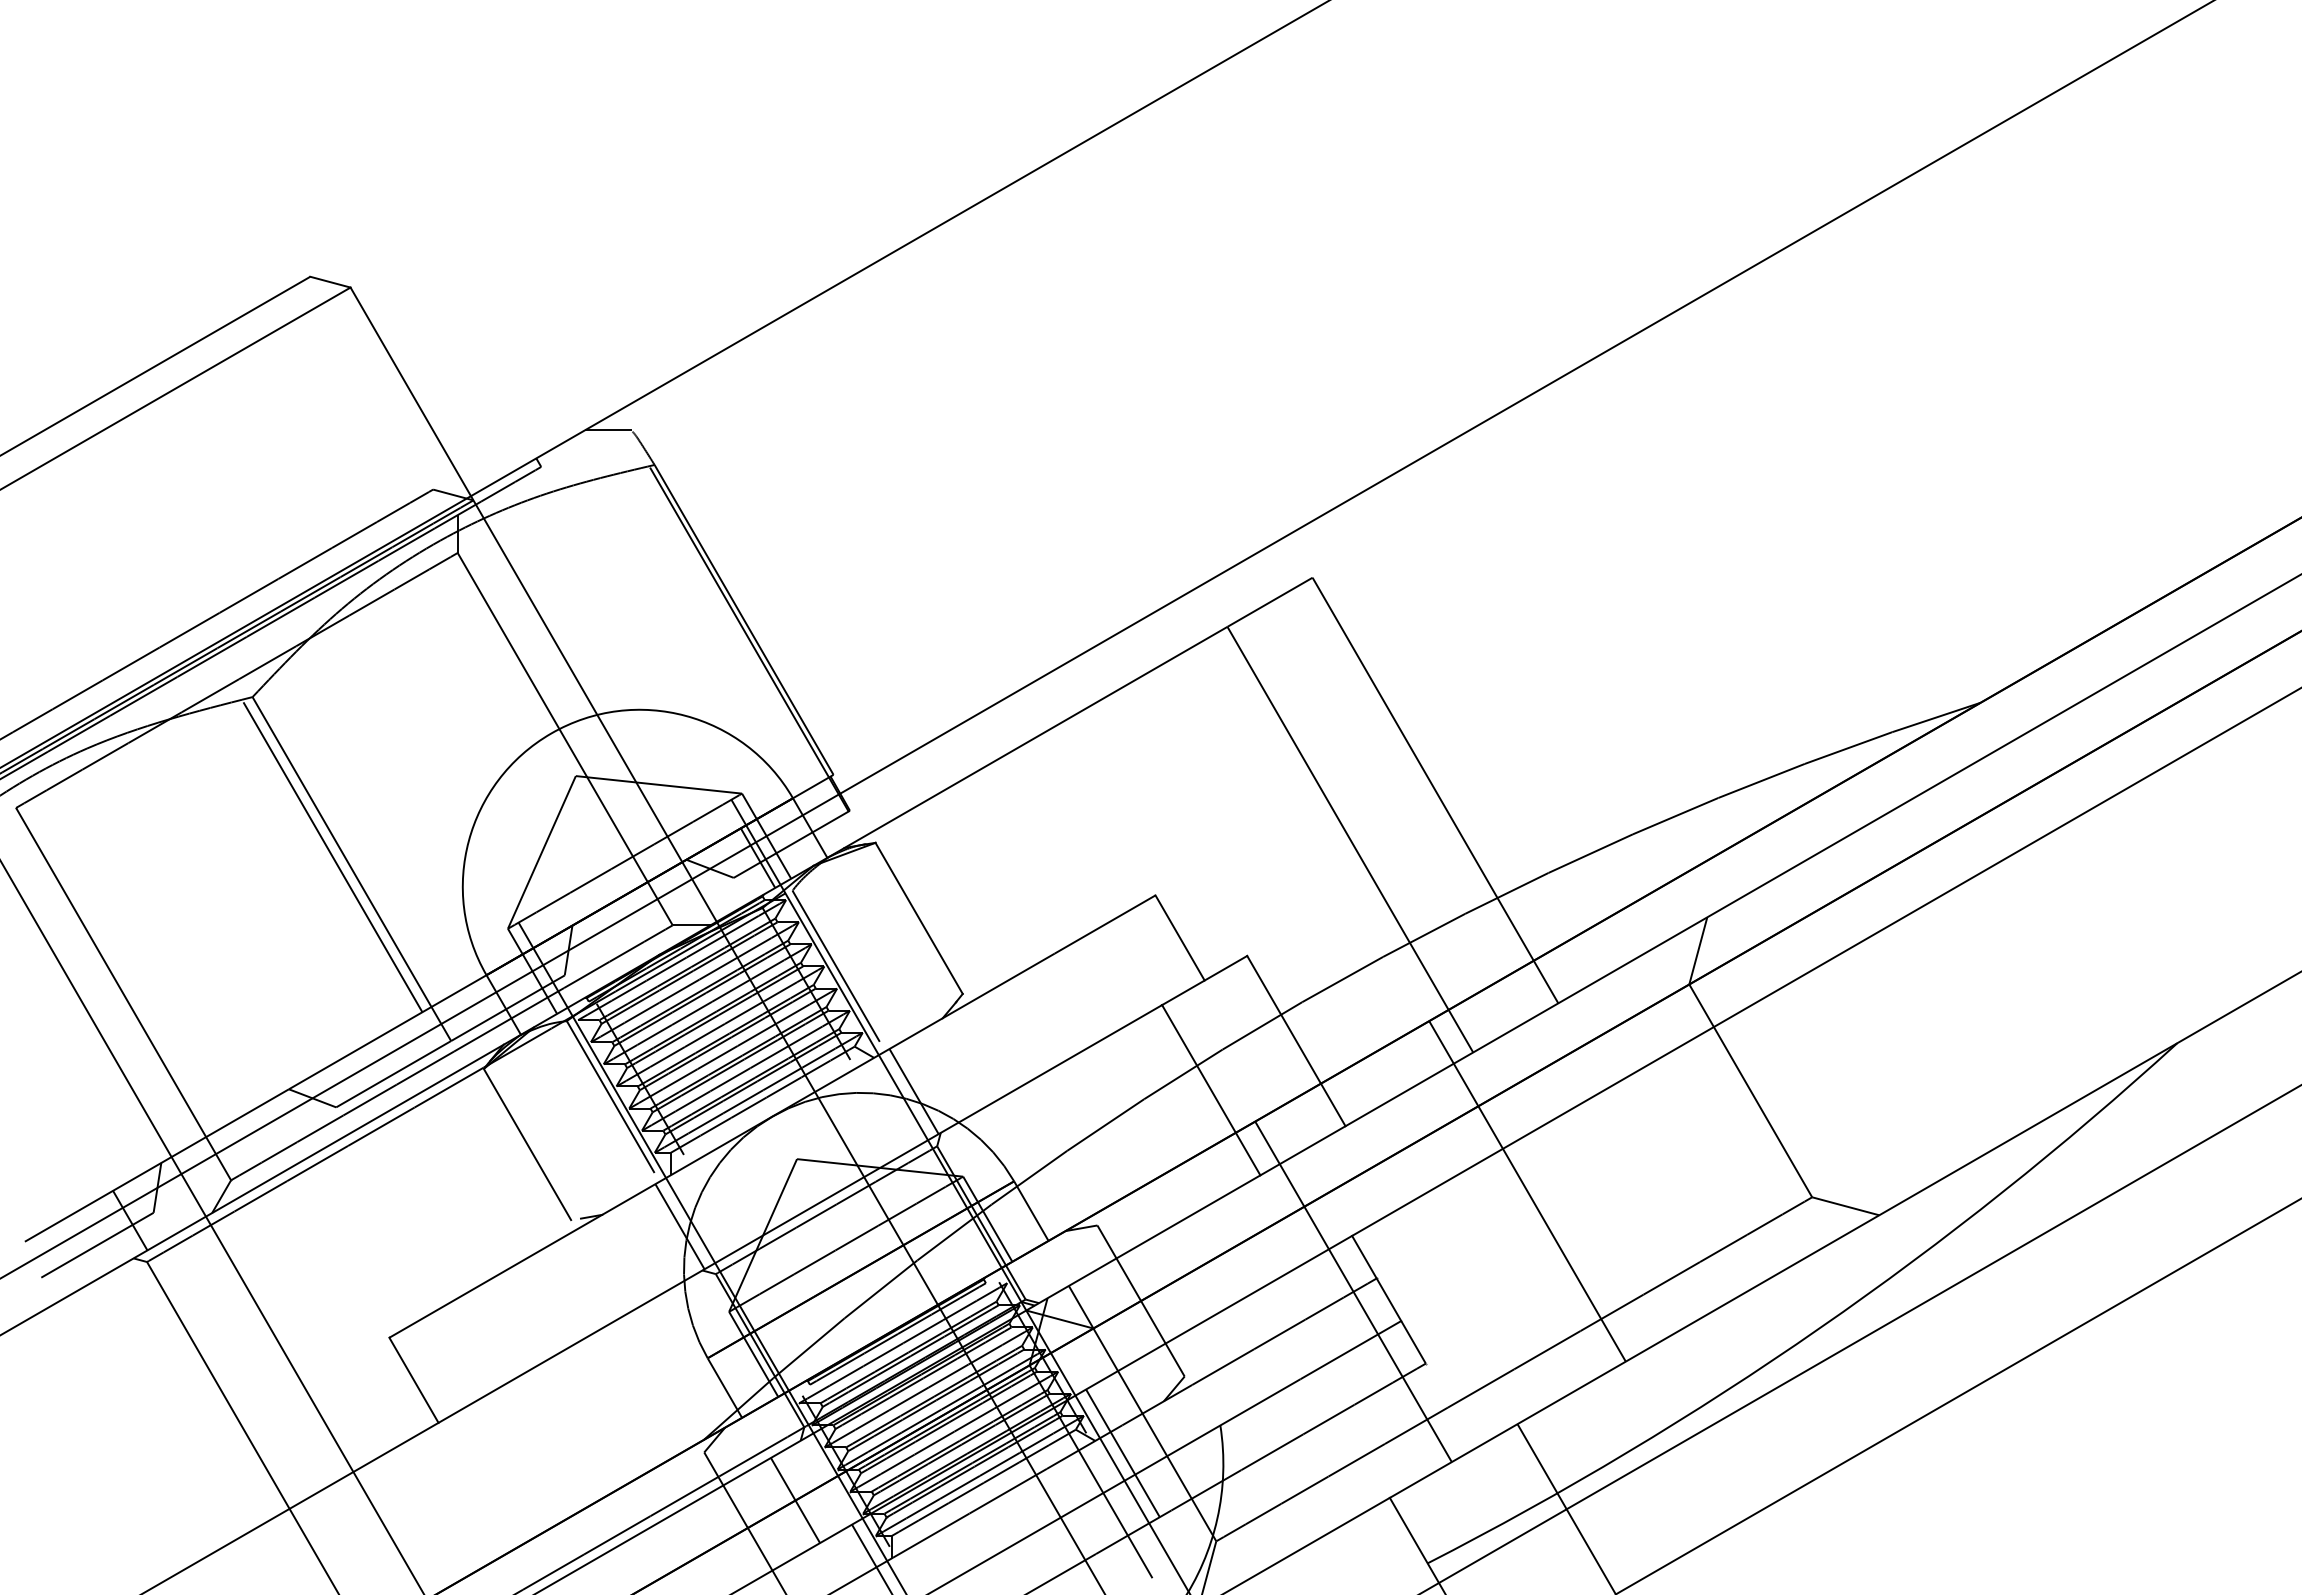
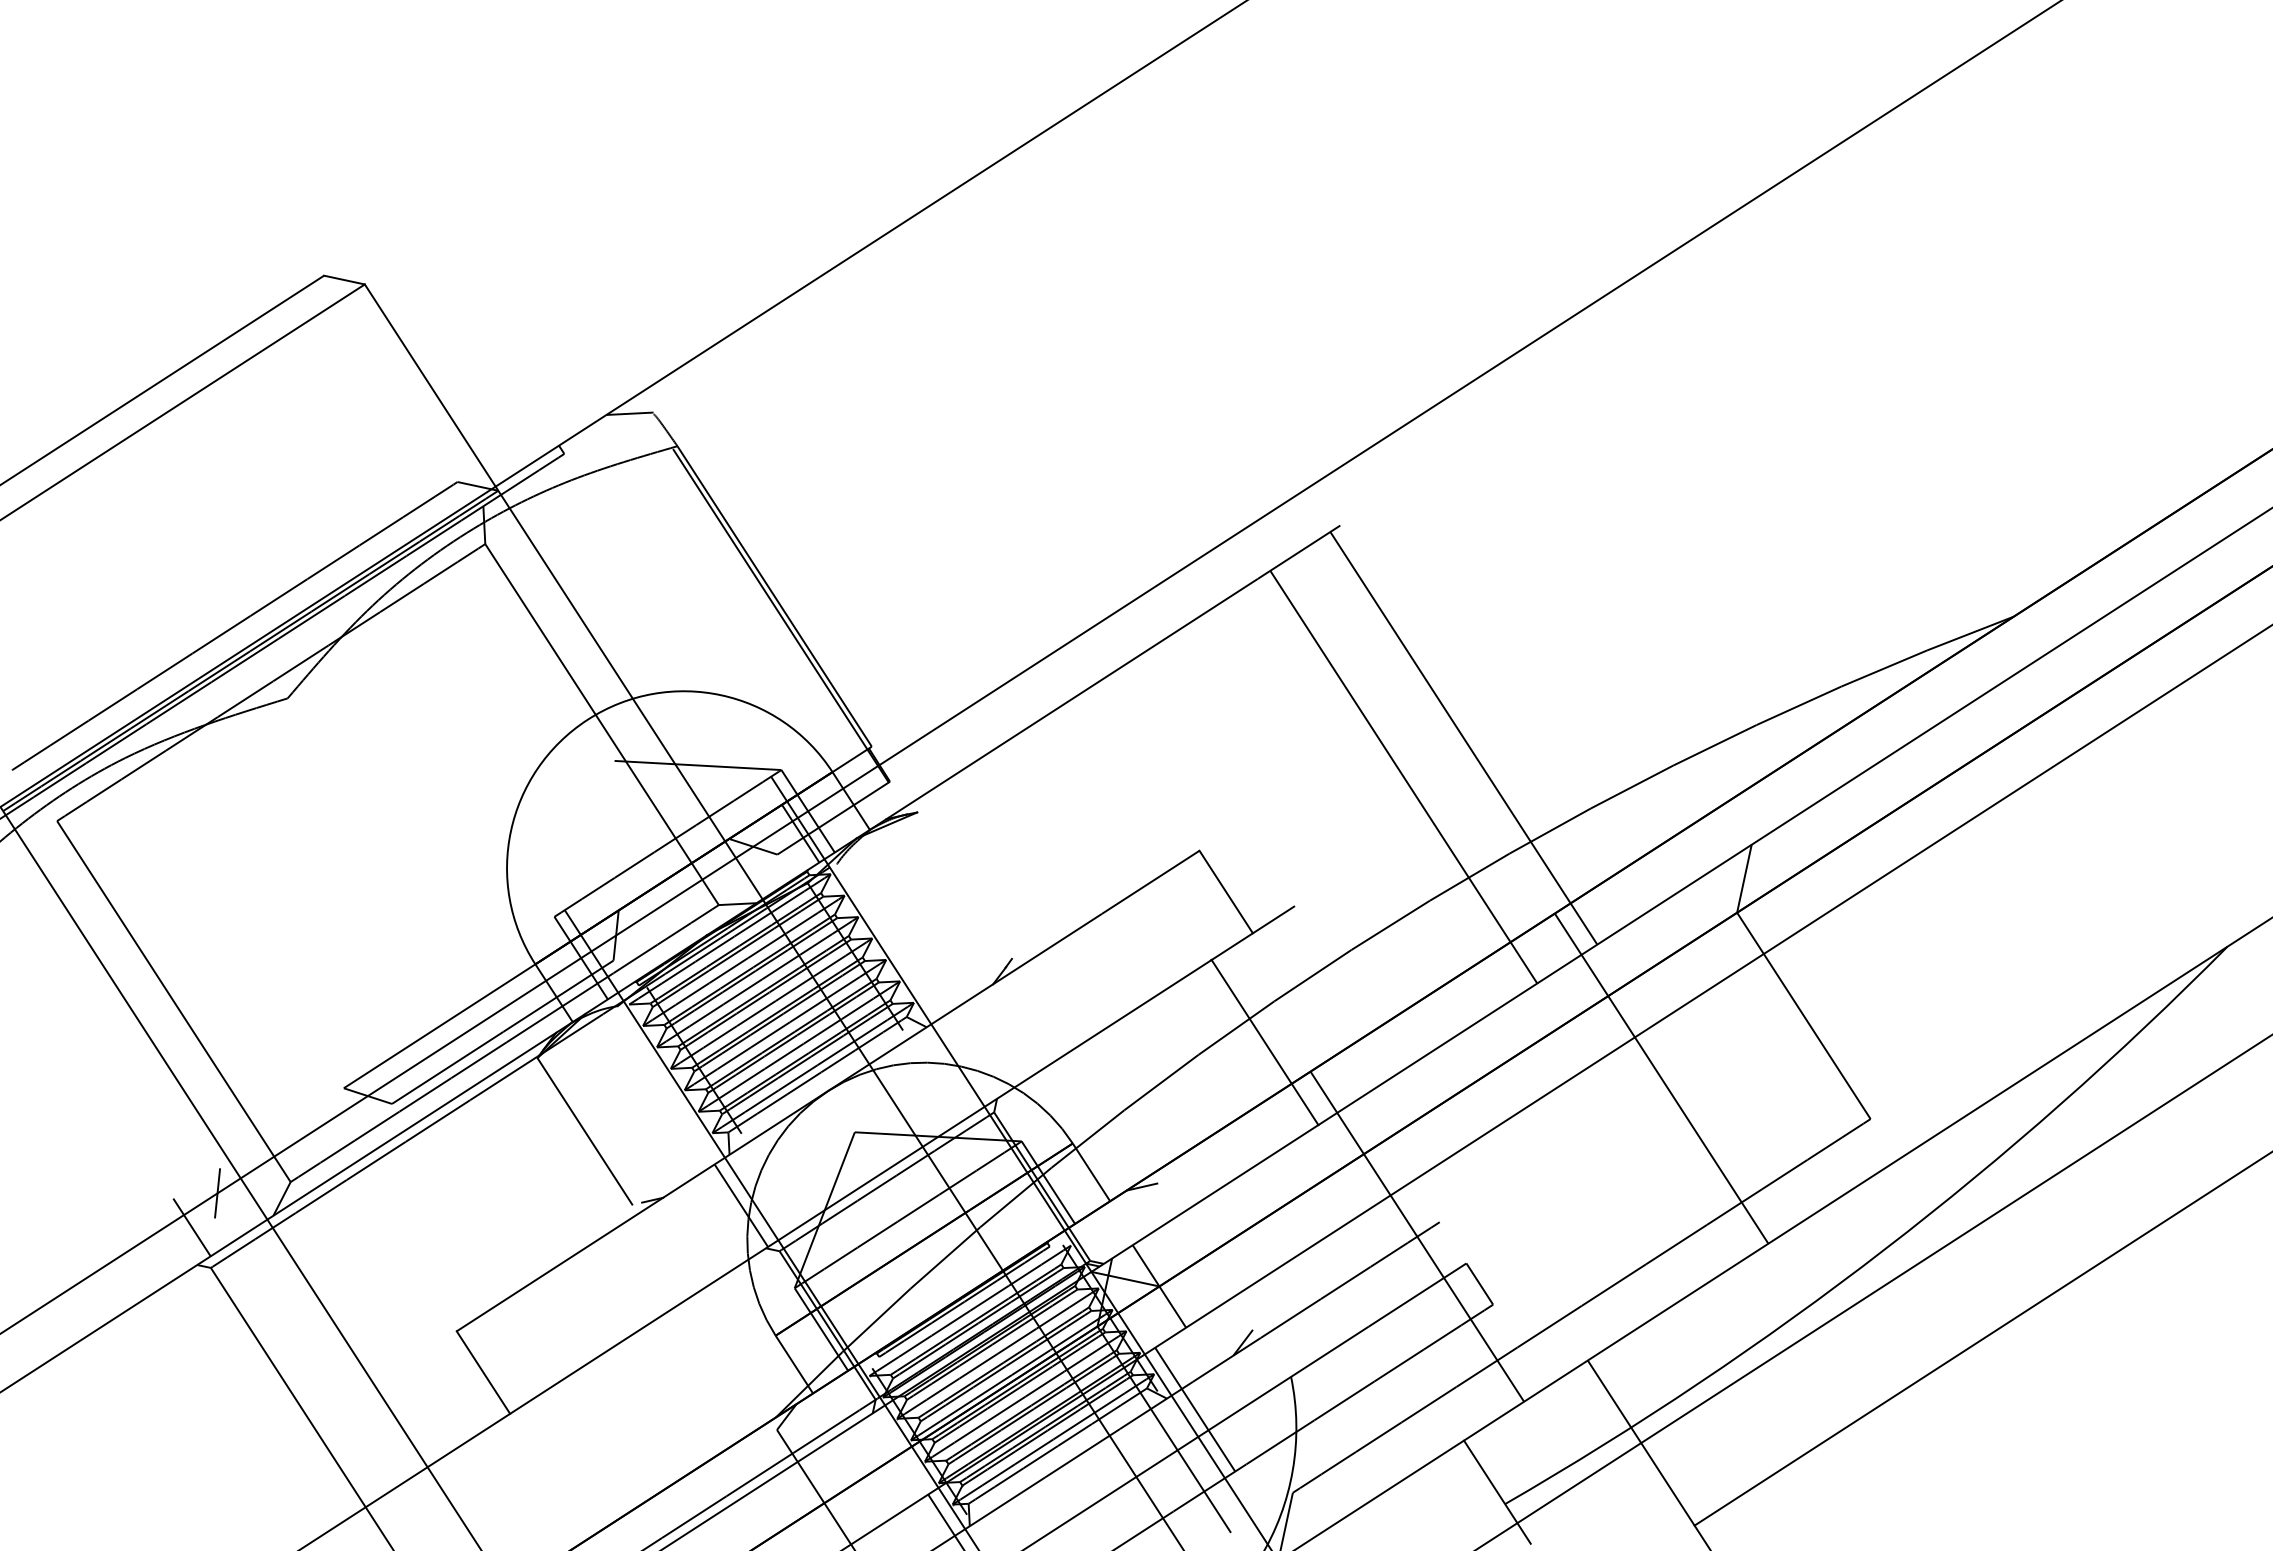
line: (1435, 790) -> (1404, 777), moved
line: (1350, 839) -> (1464, 738), moved
line: (541, 852) -> (584, 838), removed
line: (332, 857) -> (375, 854), removed
line: (351, 869) -> (395, 865), removed
line: (918, 917) -> (963, 884), removed
line: (835, 965) -> (883, 936), removed
line: (1296, 1040) -> (1347, 988), removed
line: (913, 1091) -> (967, 1058), removed
line: (610, 1096) -> (665, 1079), removed
line: (156, 1165) -> (215, 1171), removed
line: (1527, 1191) -> (1661, 1078), moved
line: (1845, 1206) -> (1904, 1126), removed
line: (97, 1244) -> (160, 1252), removed
line: (1376, 1278) -> (1439, 1222), removed
line: (1140, 1300) -> (1205, 1256), removed
line: (1167, 1456) -> (1239, 1410), removed
line: (795, 1500) -> (870, 1473), removed

